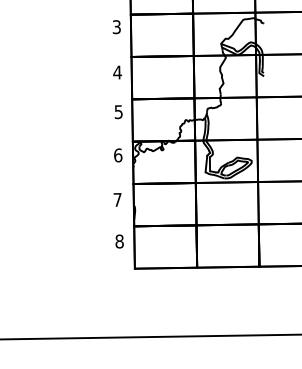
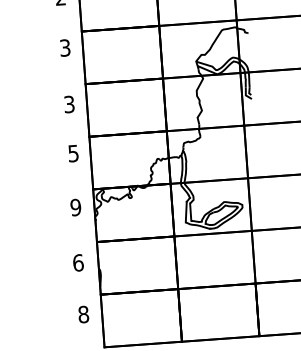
text: (117, 72) -> (69, 104), 4 -> 3
text: (118, 155) -> (76, 207), 6 -> 9
text: (117, 199) -> (78, 262), 7 -> 6

